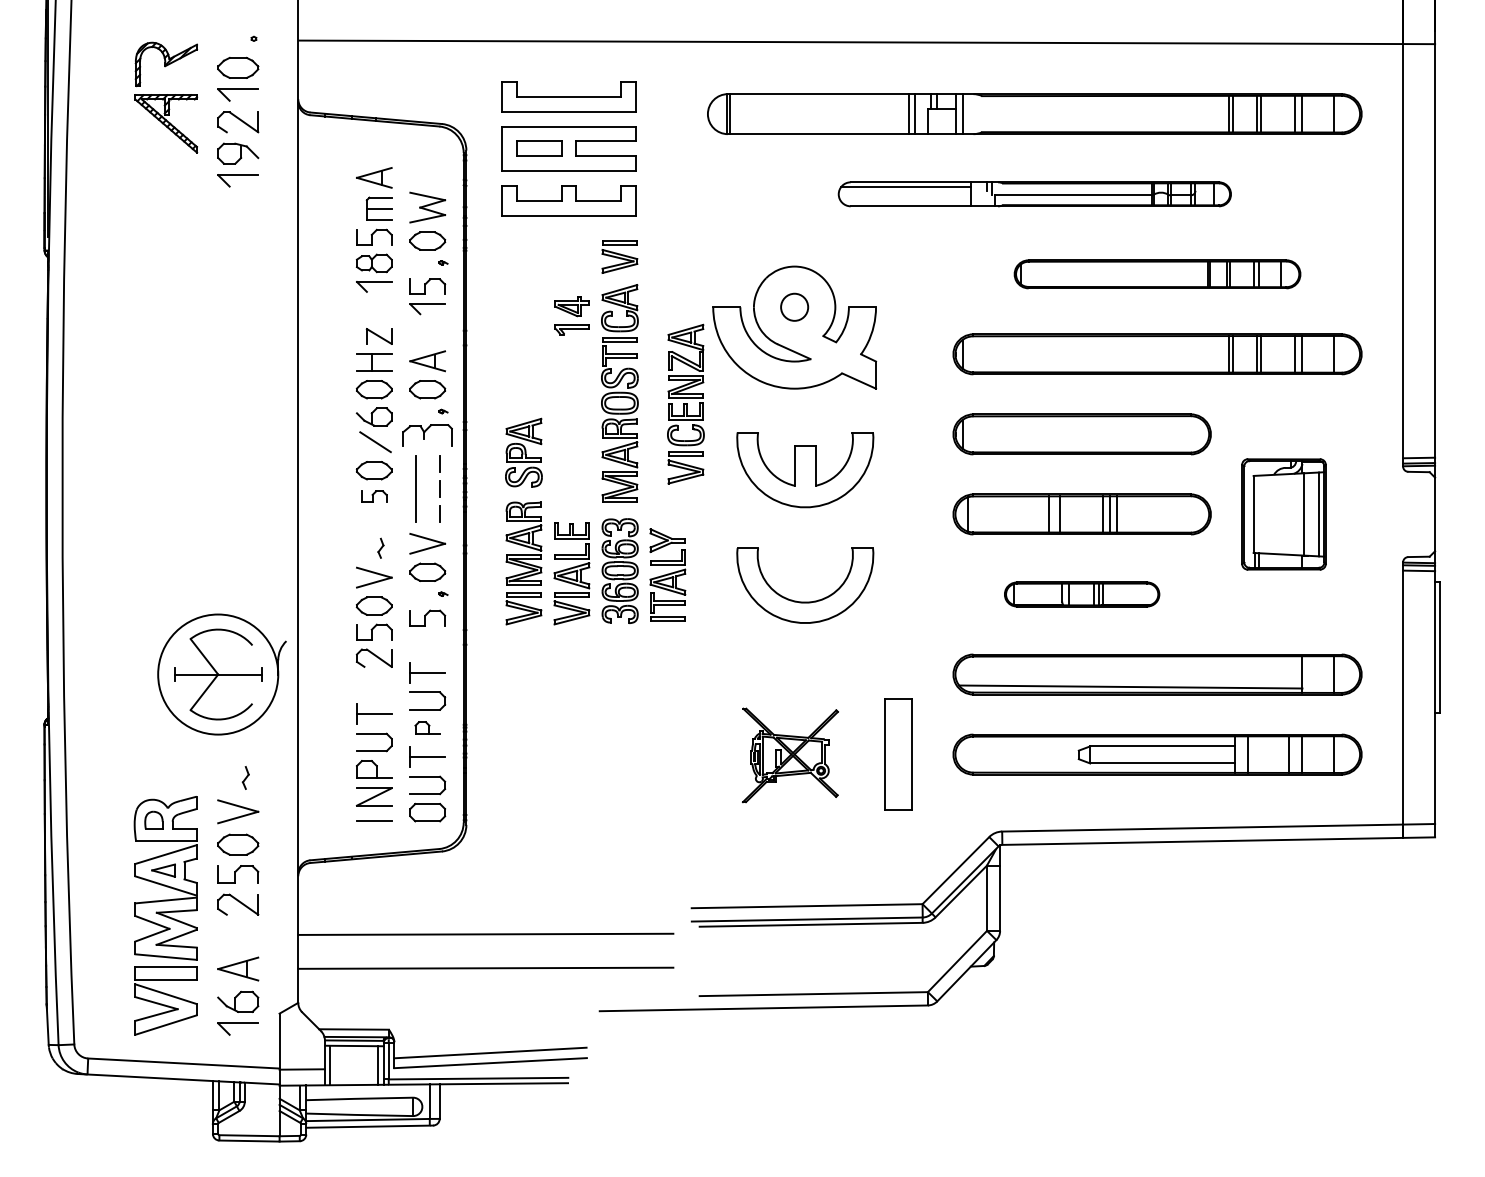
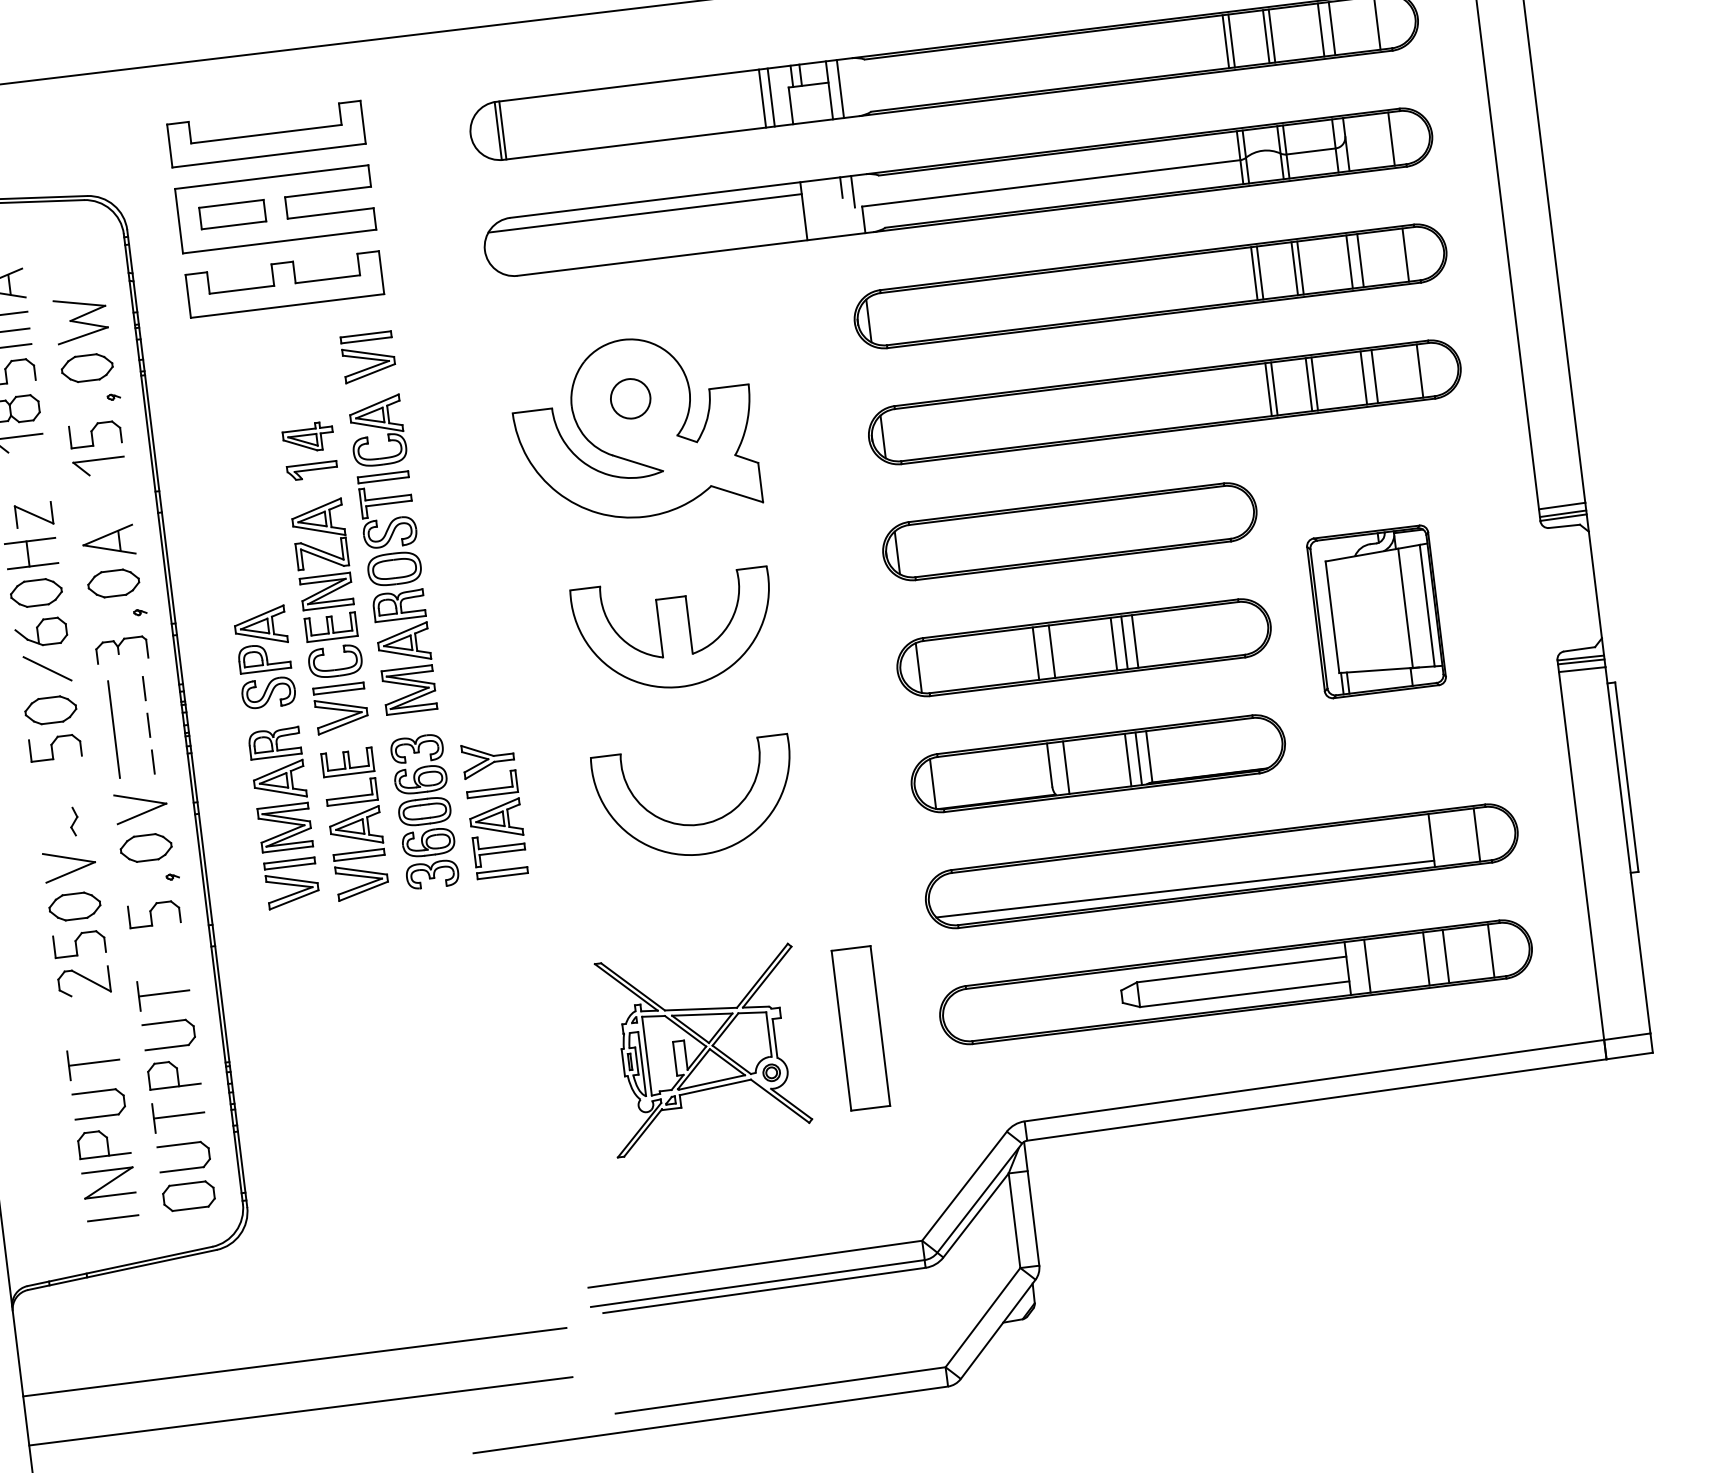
part: (1034, 194) -> (958, 192), size x1.67
part: (1157, 274) -> (1150, 286), size x1.43
part: (685, 403) -> (329, 615), moved
part: (427, 435) -> (121, 649), size x0.71
part: (374, 496) -> (55, 747), size x1.43
part: (1081, 594) -> (1097, 763), size x1.67
part: (427, 727) -> (173, 1072), size x1.43
part: (790, 755) -> (704, 1048), size x1.43

